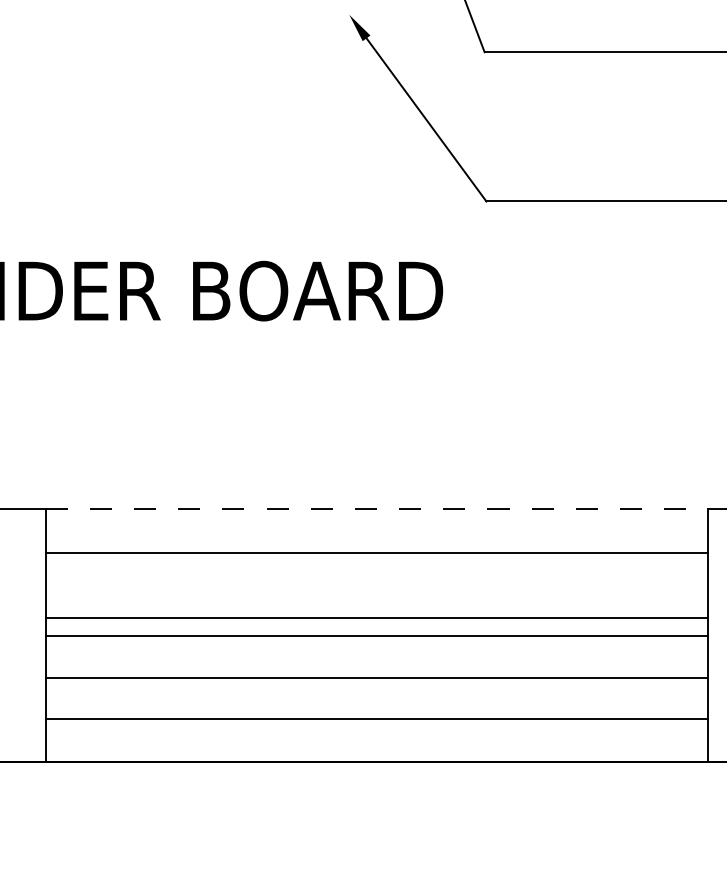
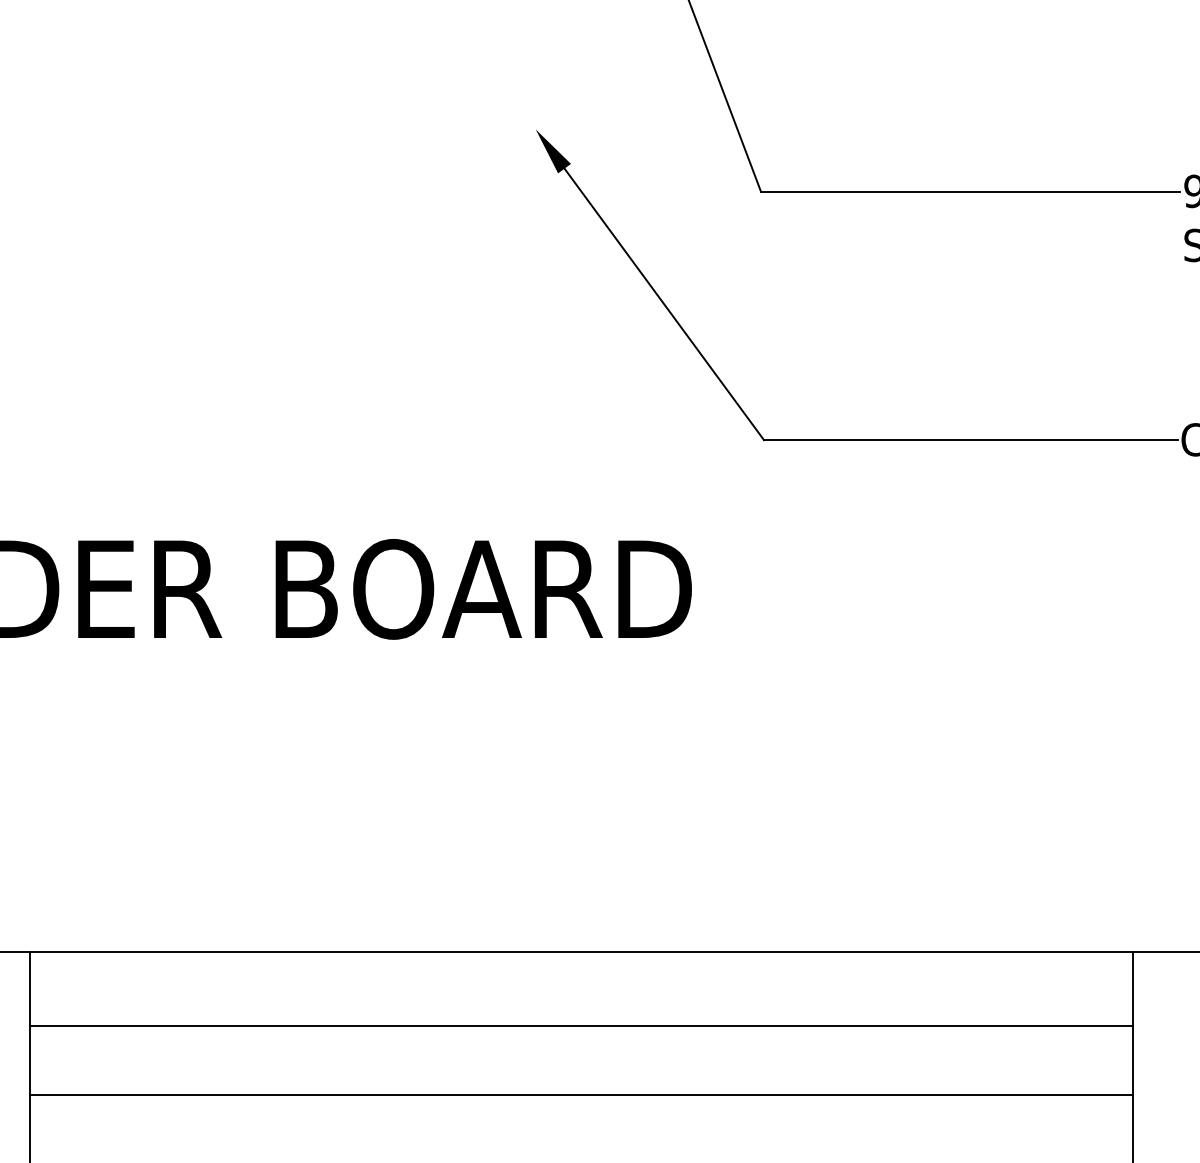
line: (377, 509) -> (582, 952), dashed -> solid
line: (376, 617) -> (581, 1094), moved

